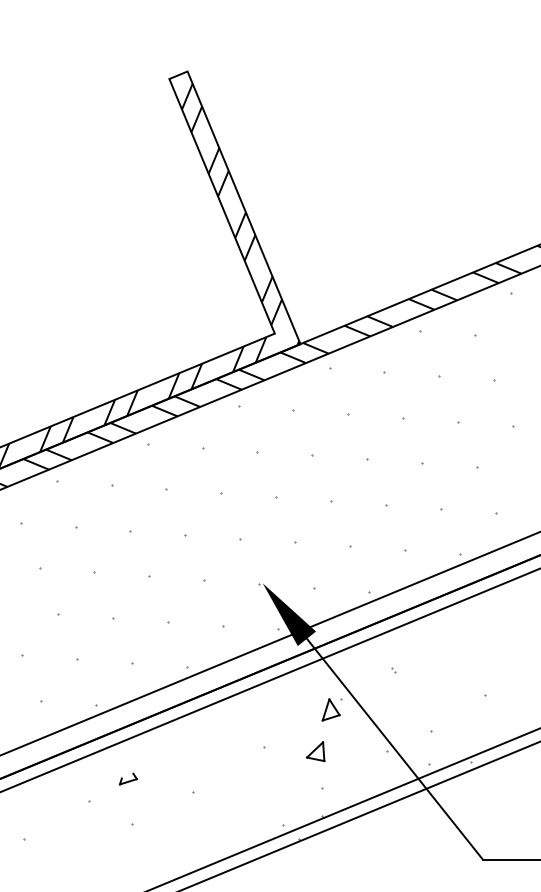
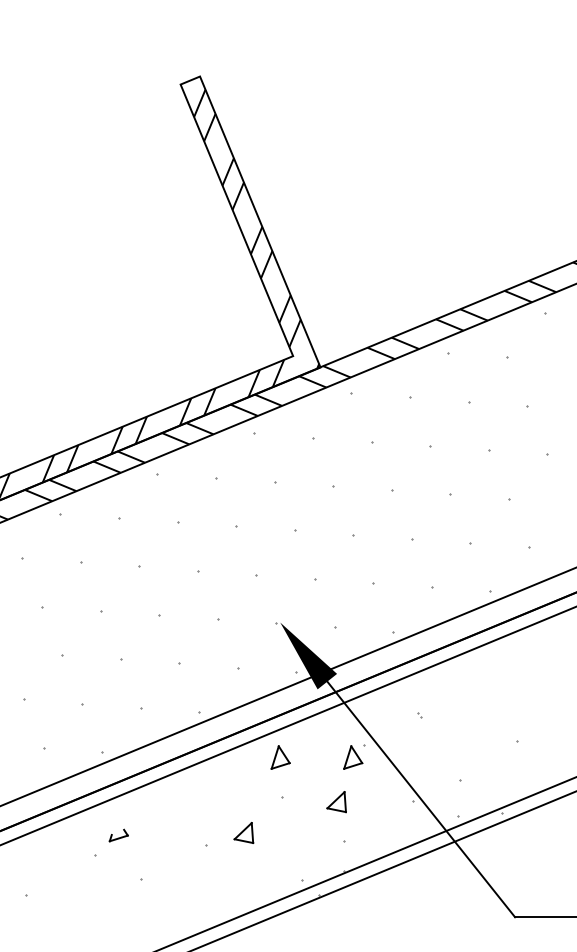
part: (262, 709) -> (279, 757), added
part: (128, 778) -> (118, 834), moved
part: (228, 780) -> (243, 832), added

